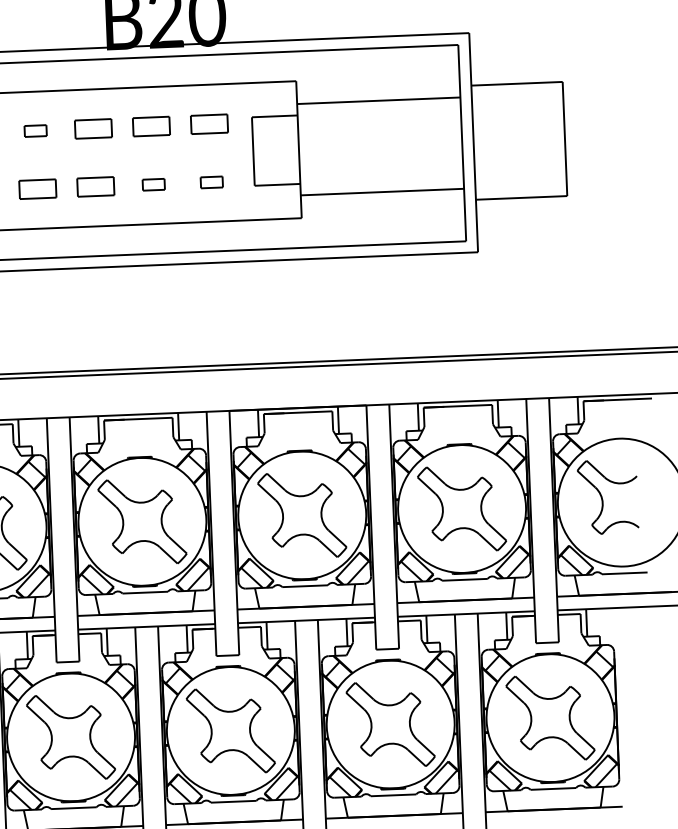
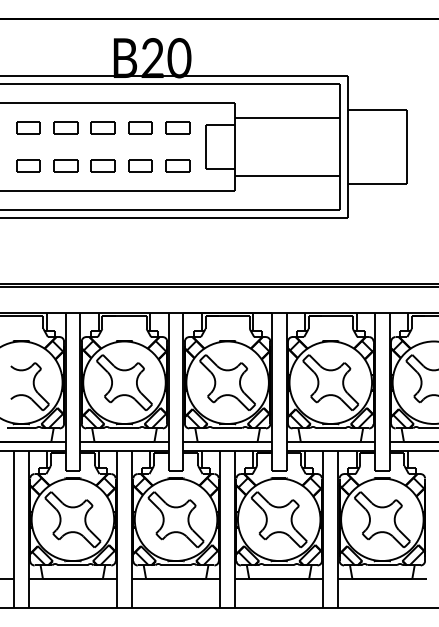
part: (35, 130) -> (65, 127), size x1.67
part: (211, 181) -> (177, 165), size x1.67
part: (153, 184) -> (140, 165), size x1.67

